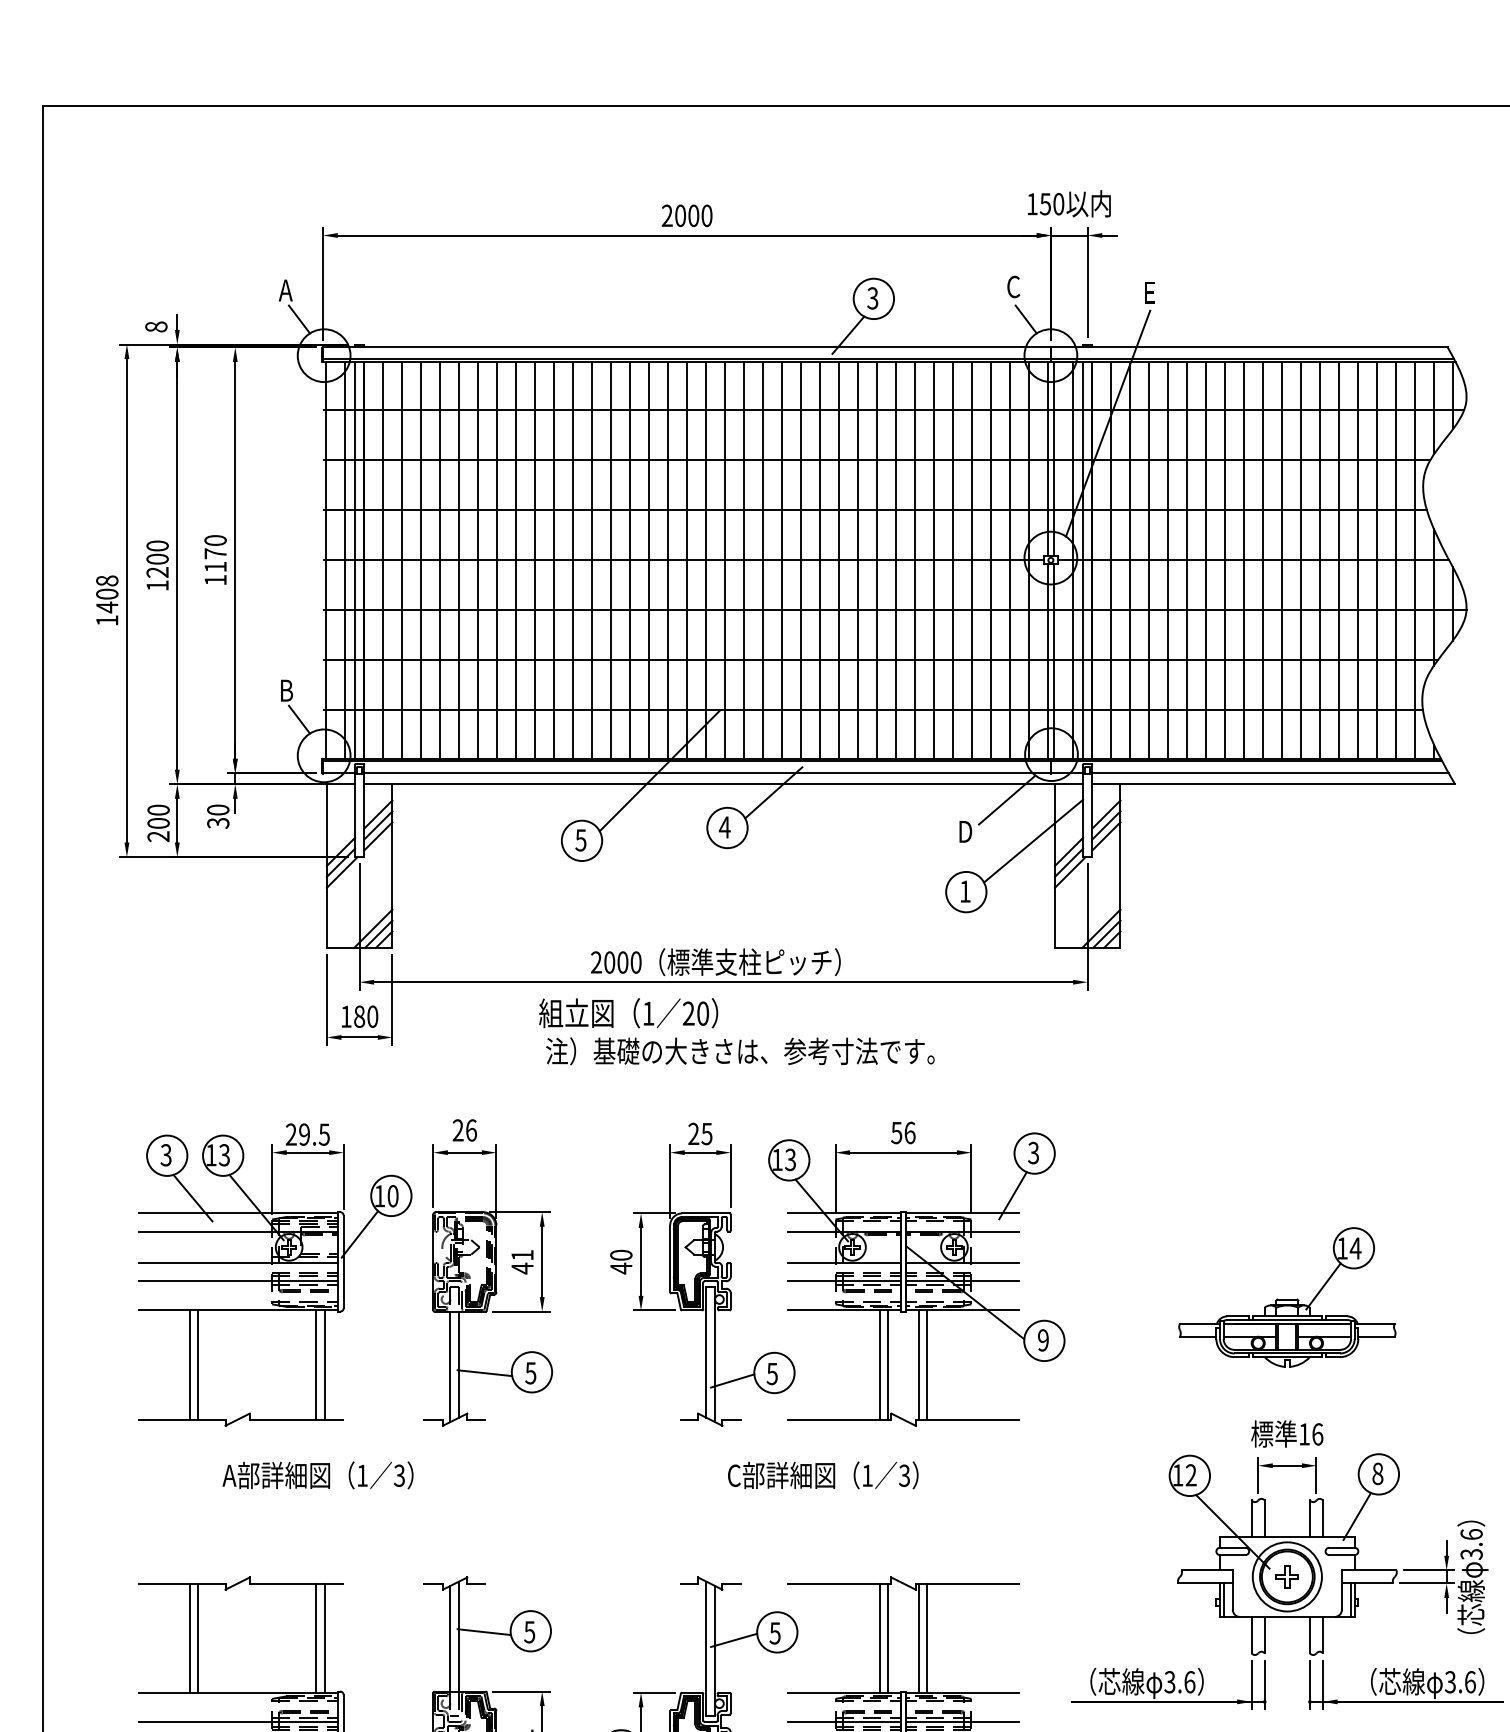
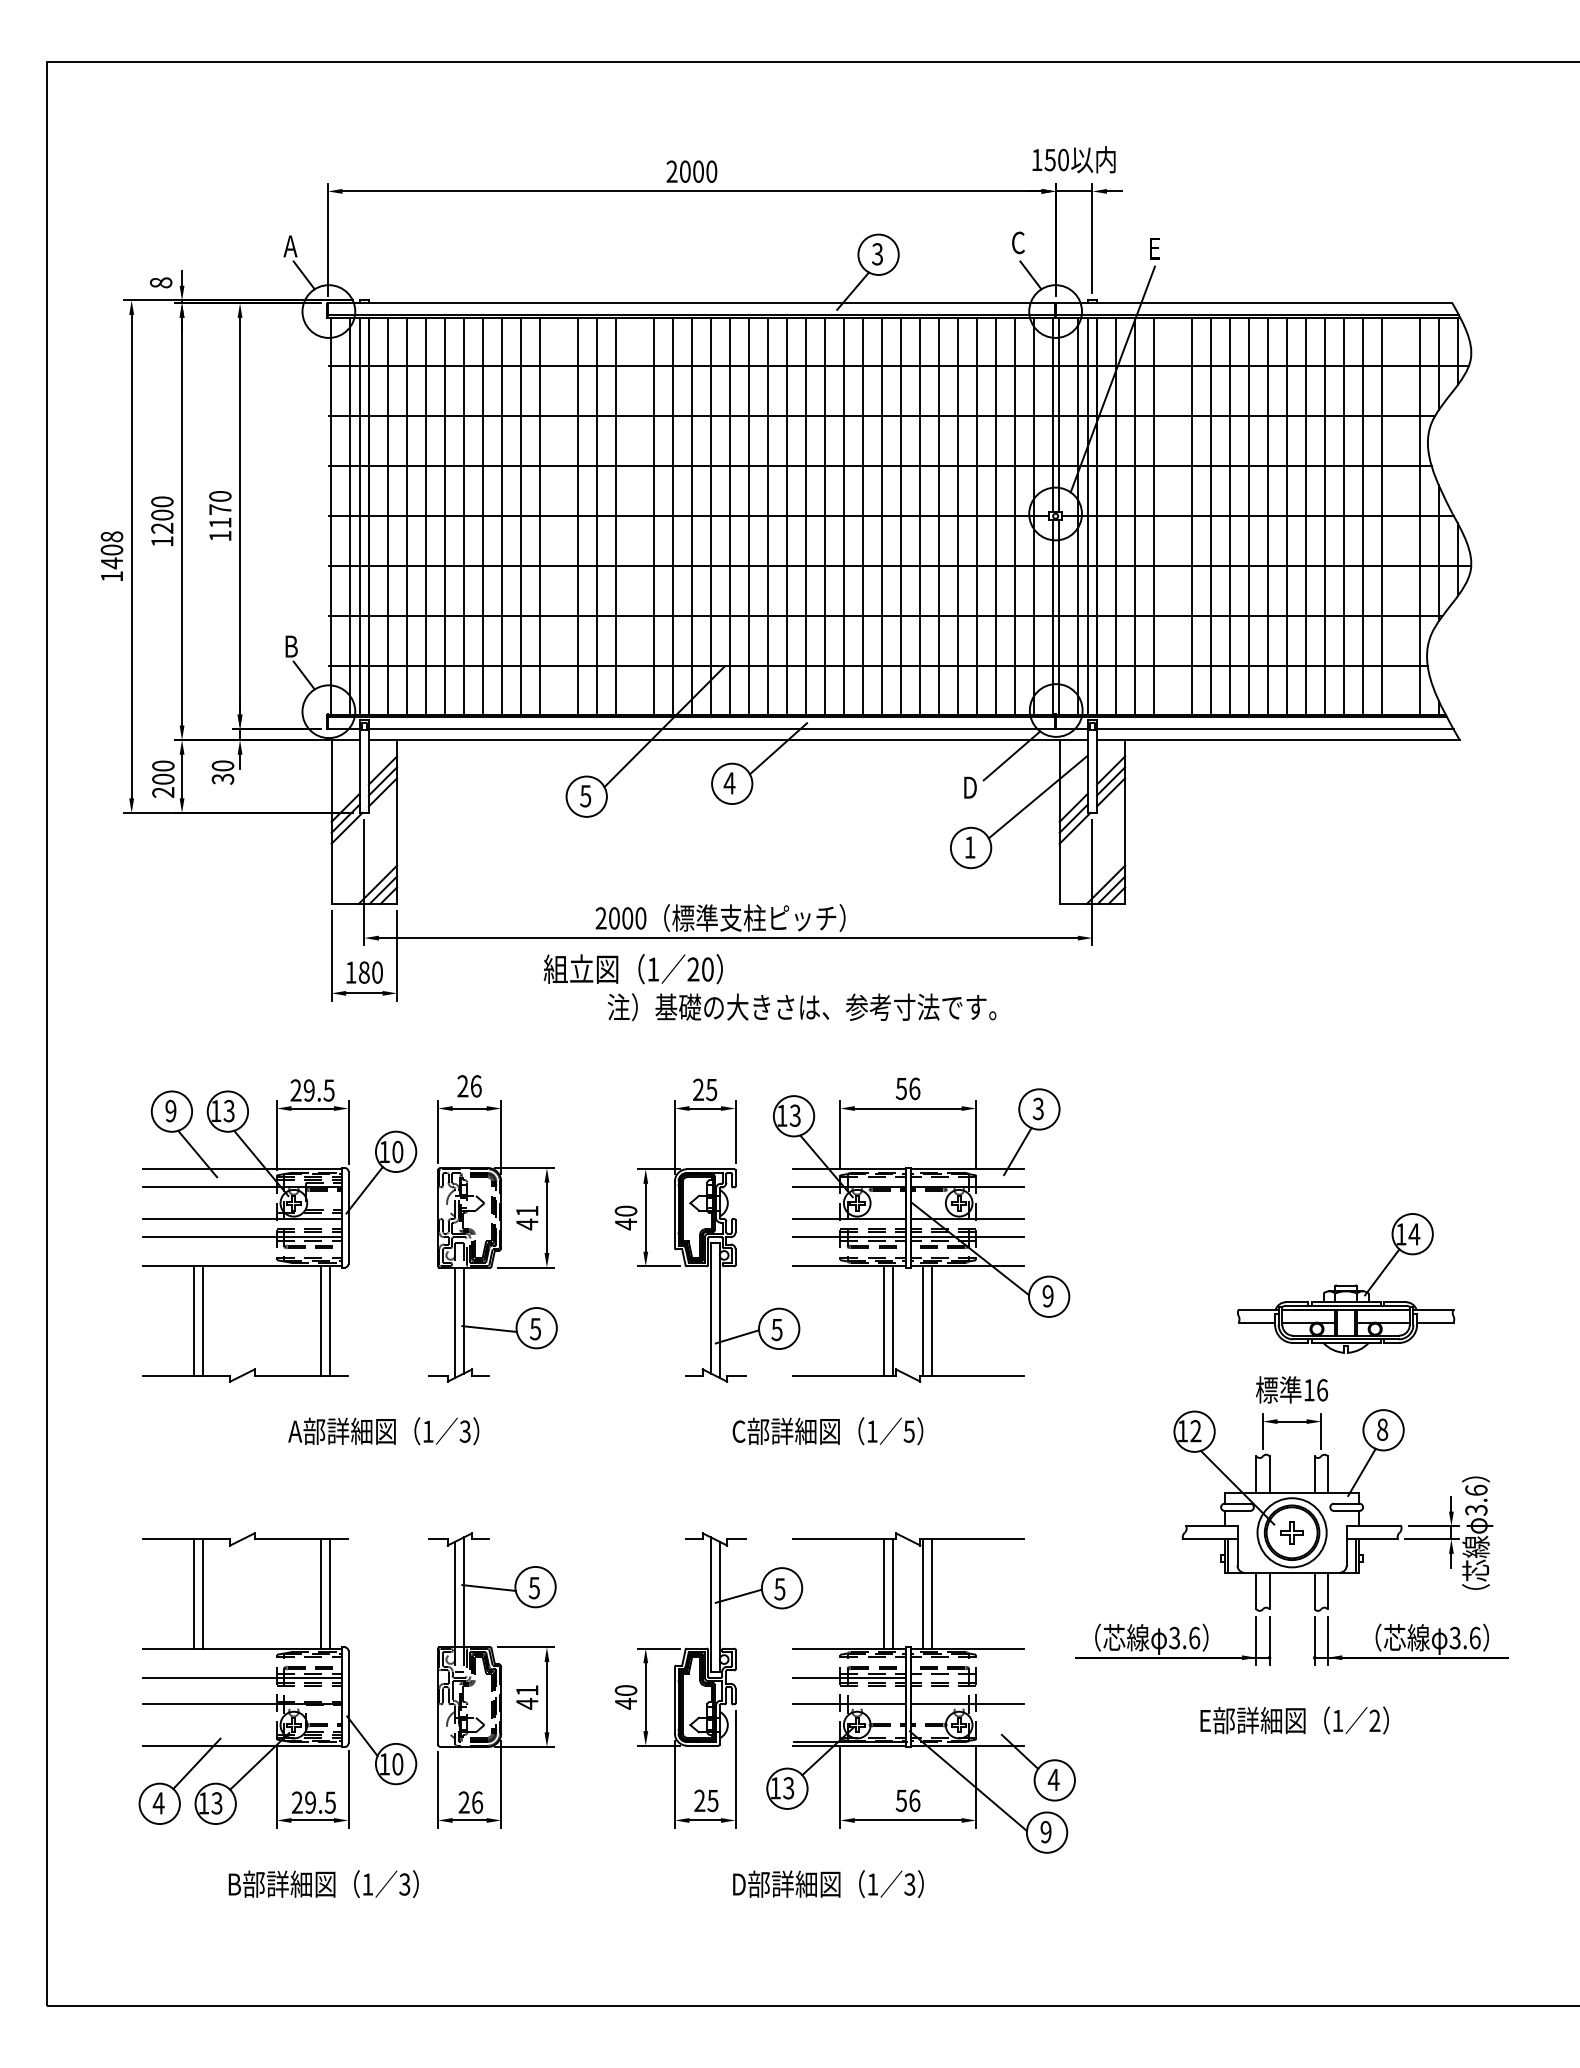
line: (553, 559) -> (558, 515), removed
line: (629, 559) -> (634, 515), removed
line: (1167, 559) -> (1172, 515), removed
line: (1395, 559) -> (1400, 515), removed
text: (739, 1050) -> (801, 1006), moved
text: (165, 1155) -> (170, 1111), 3 -> 9
part: (1287, 1297) -> (1346, 1283), moved
text: (317, 1475) -> (383, 1431), moved
text: (904, 1475) -> (909, 1431), 3 -> 5
line: (961, 1721) -> (966, 1677), removed

